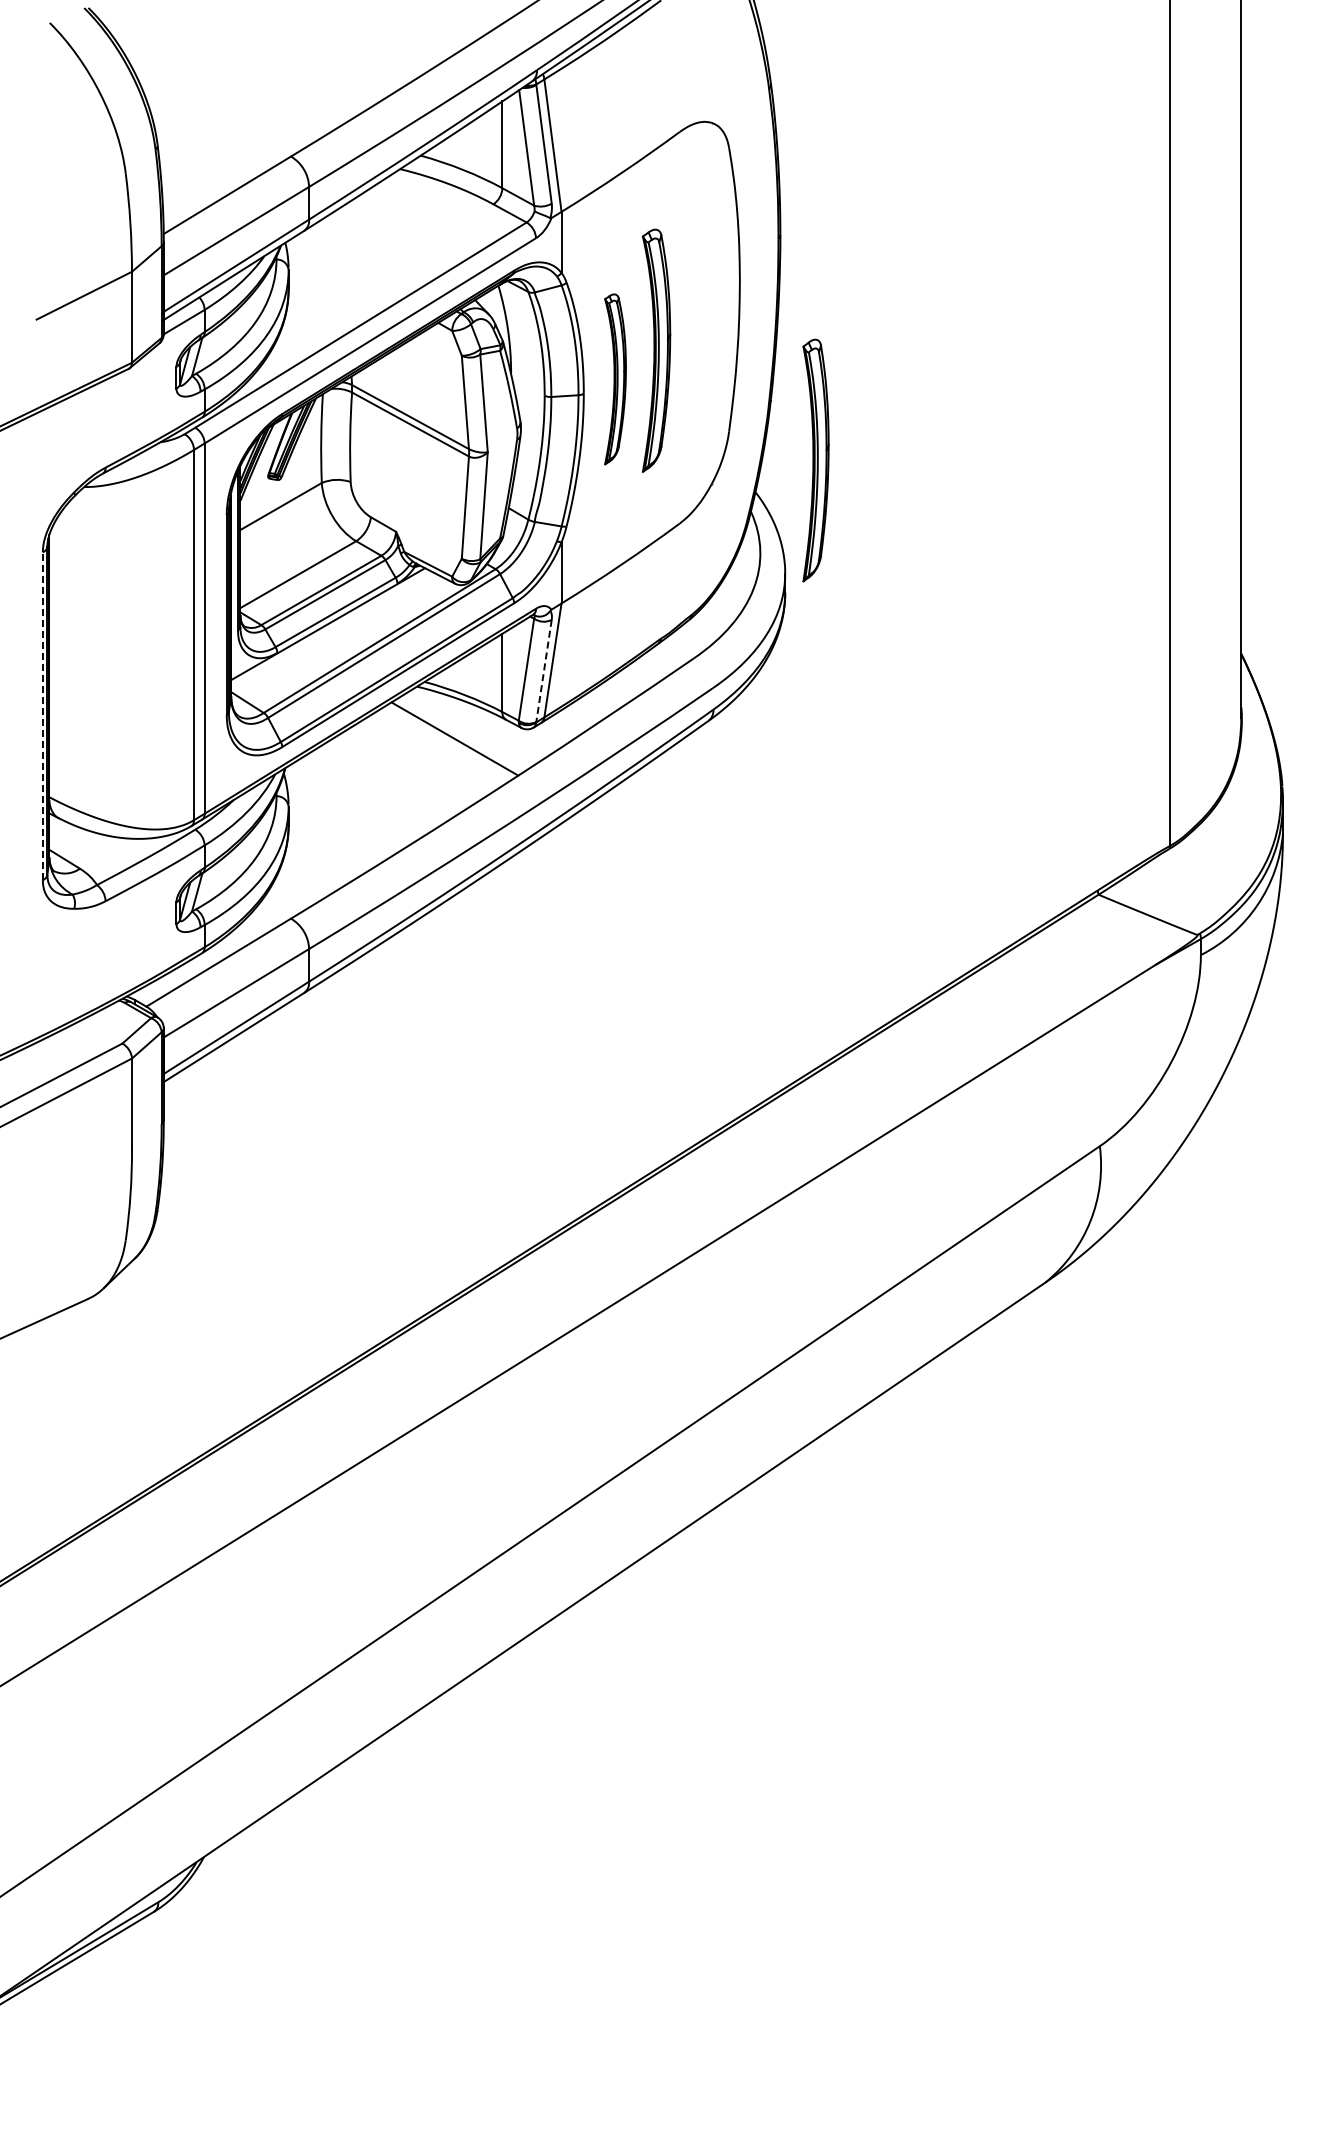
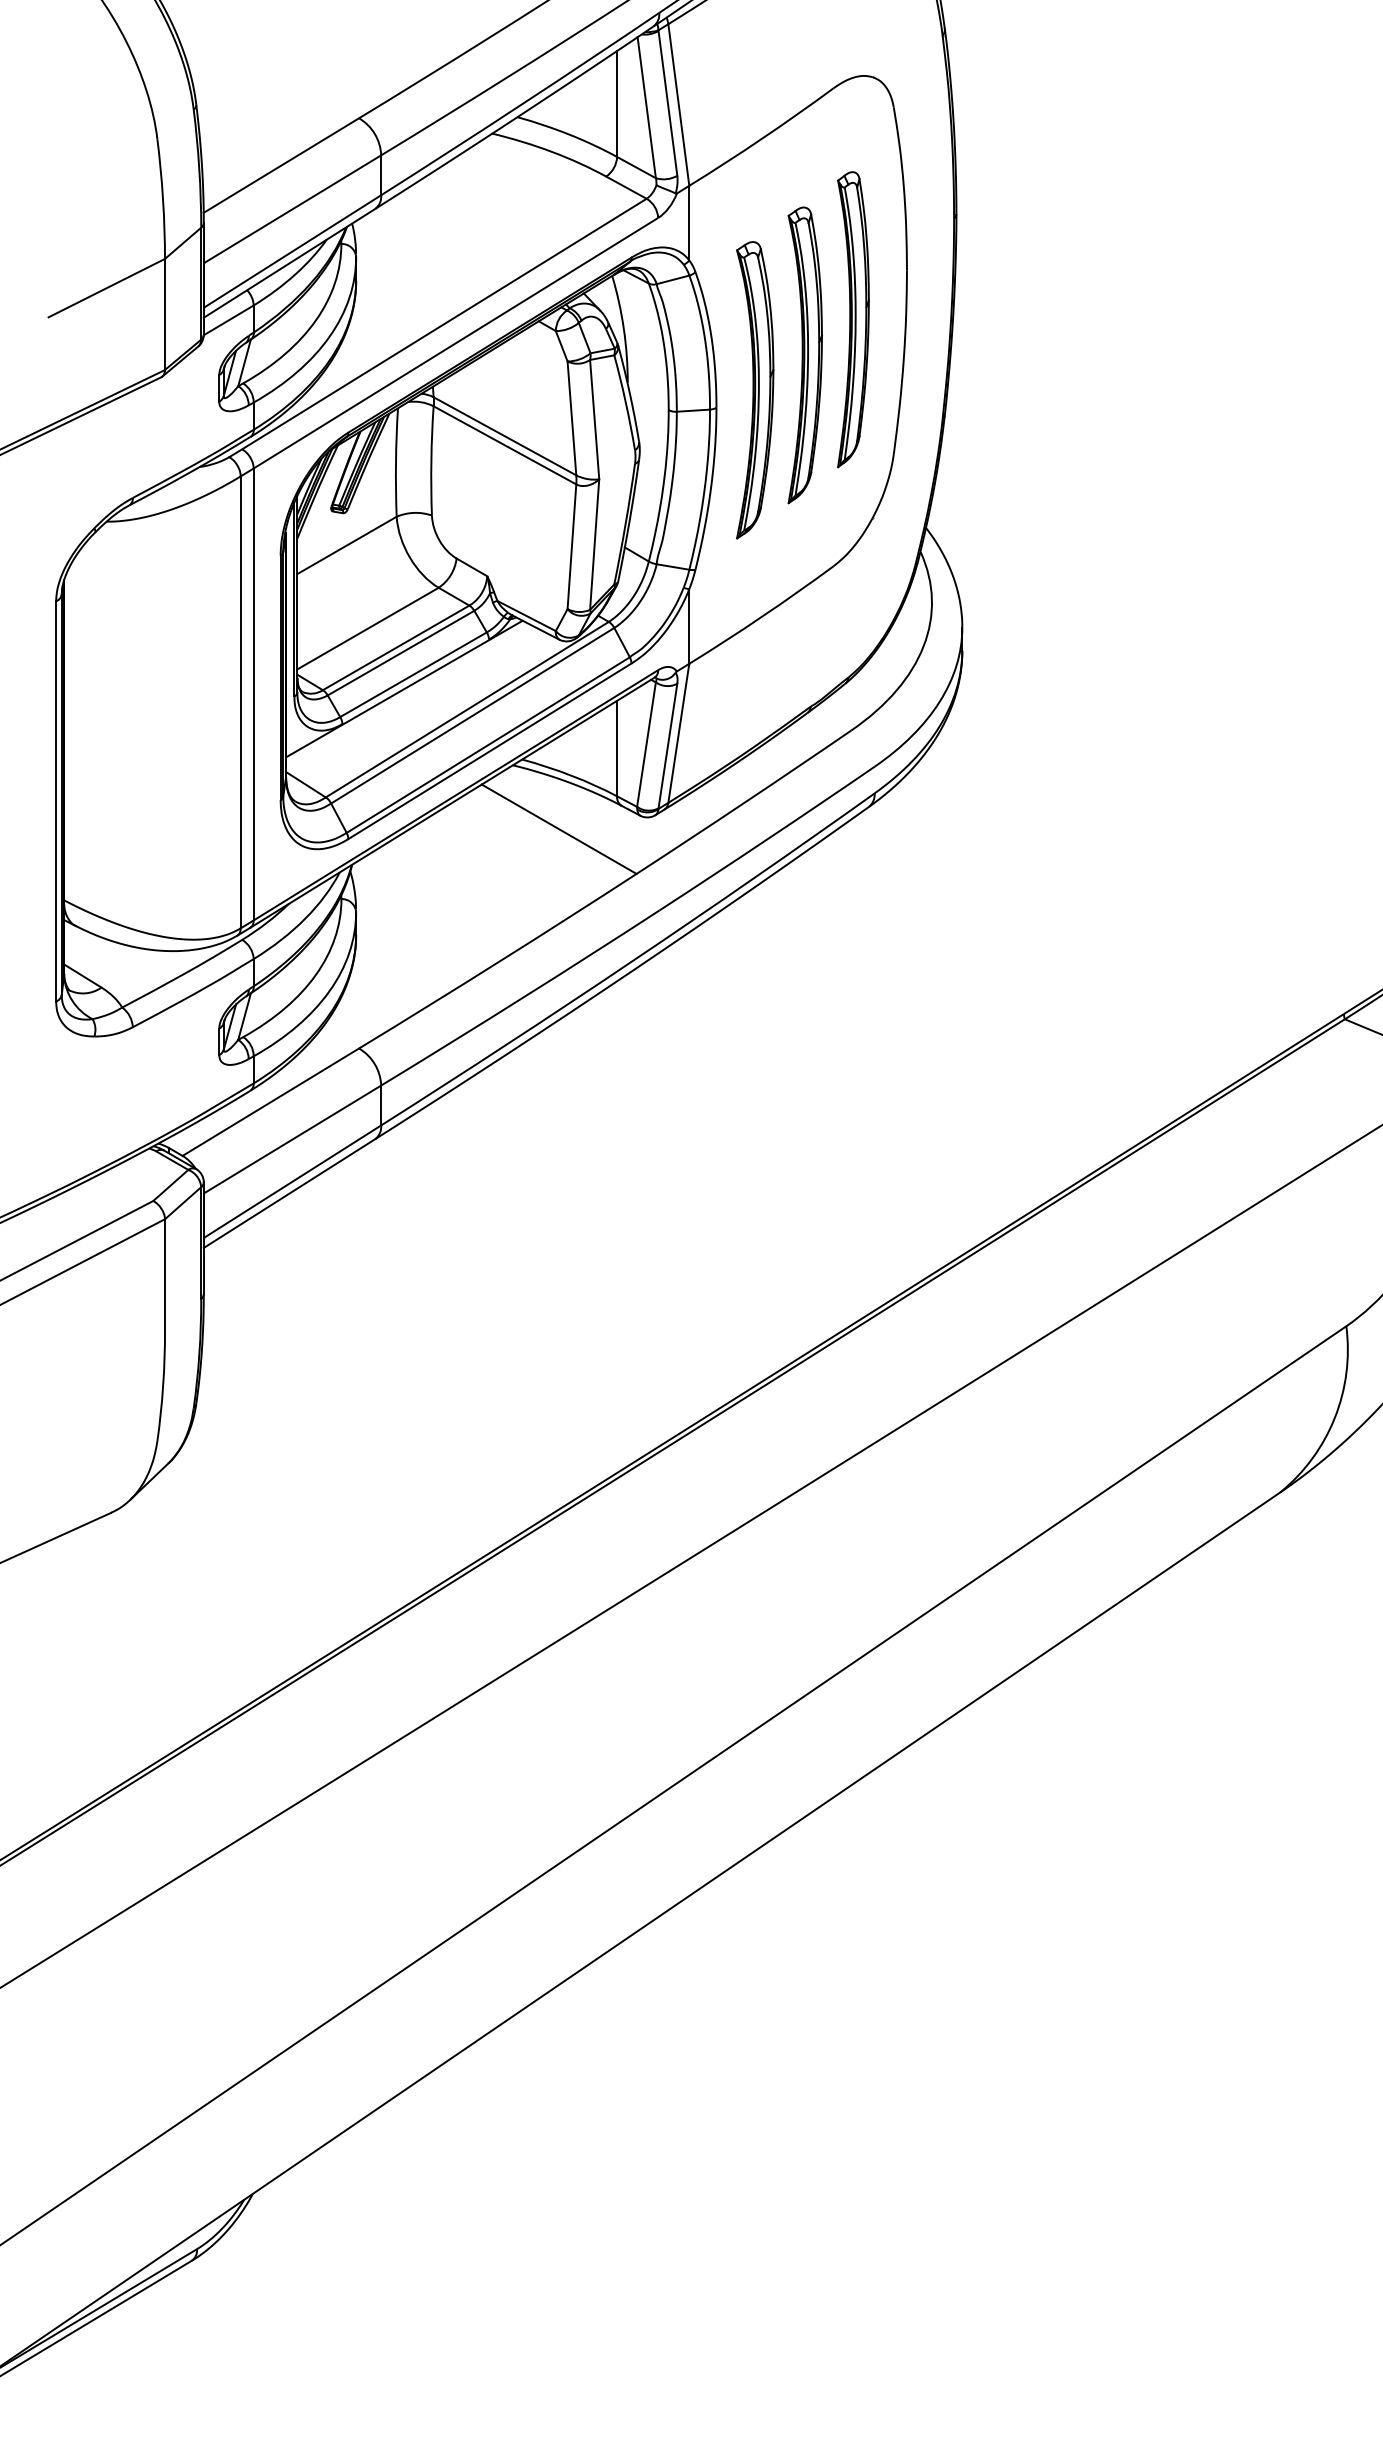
part: (615, 379) -> (755, 390), size x1.43
part: (815, 460) -> (852, 319), moved
line: (544, 670) -> (668, 745), dashed -> solid
line: (42, 716) -> (55, 801), dashed -> solid

